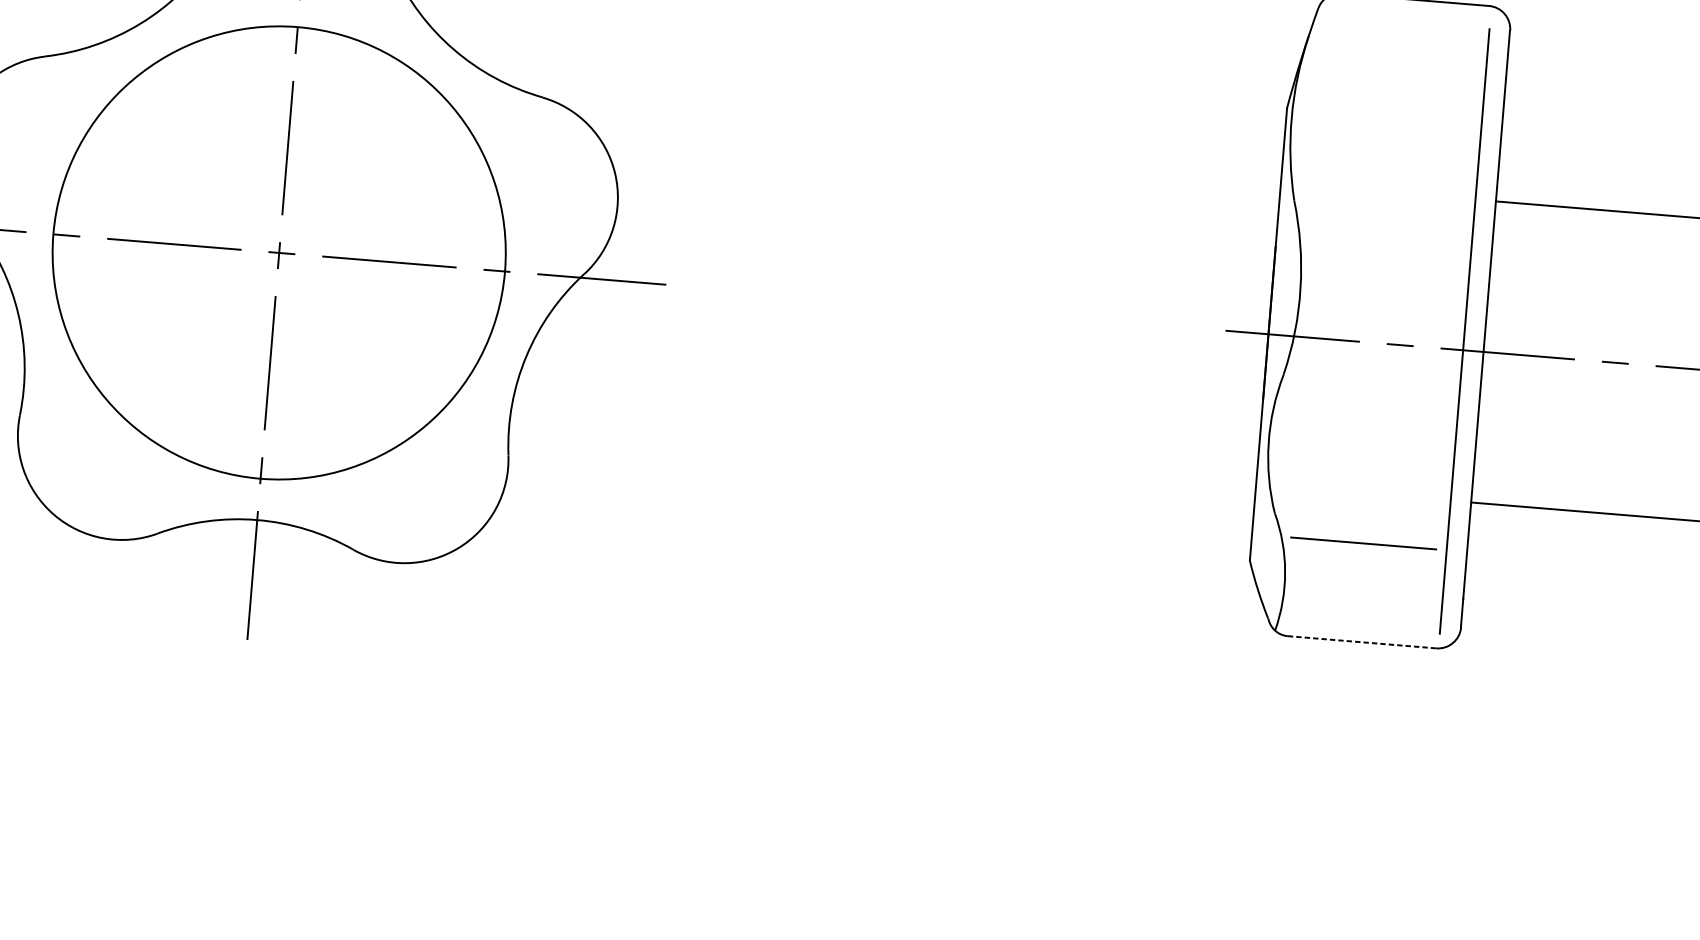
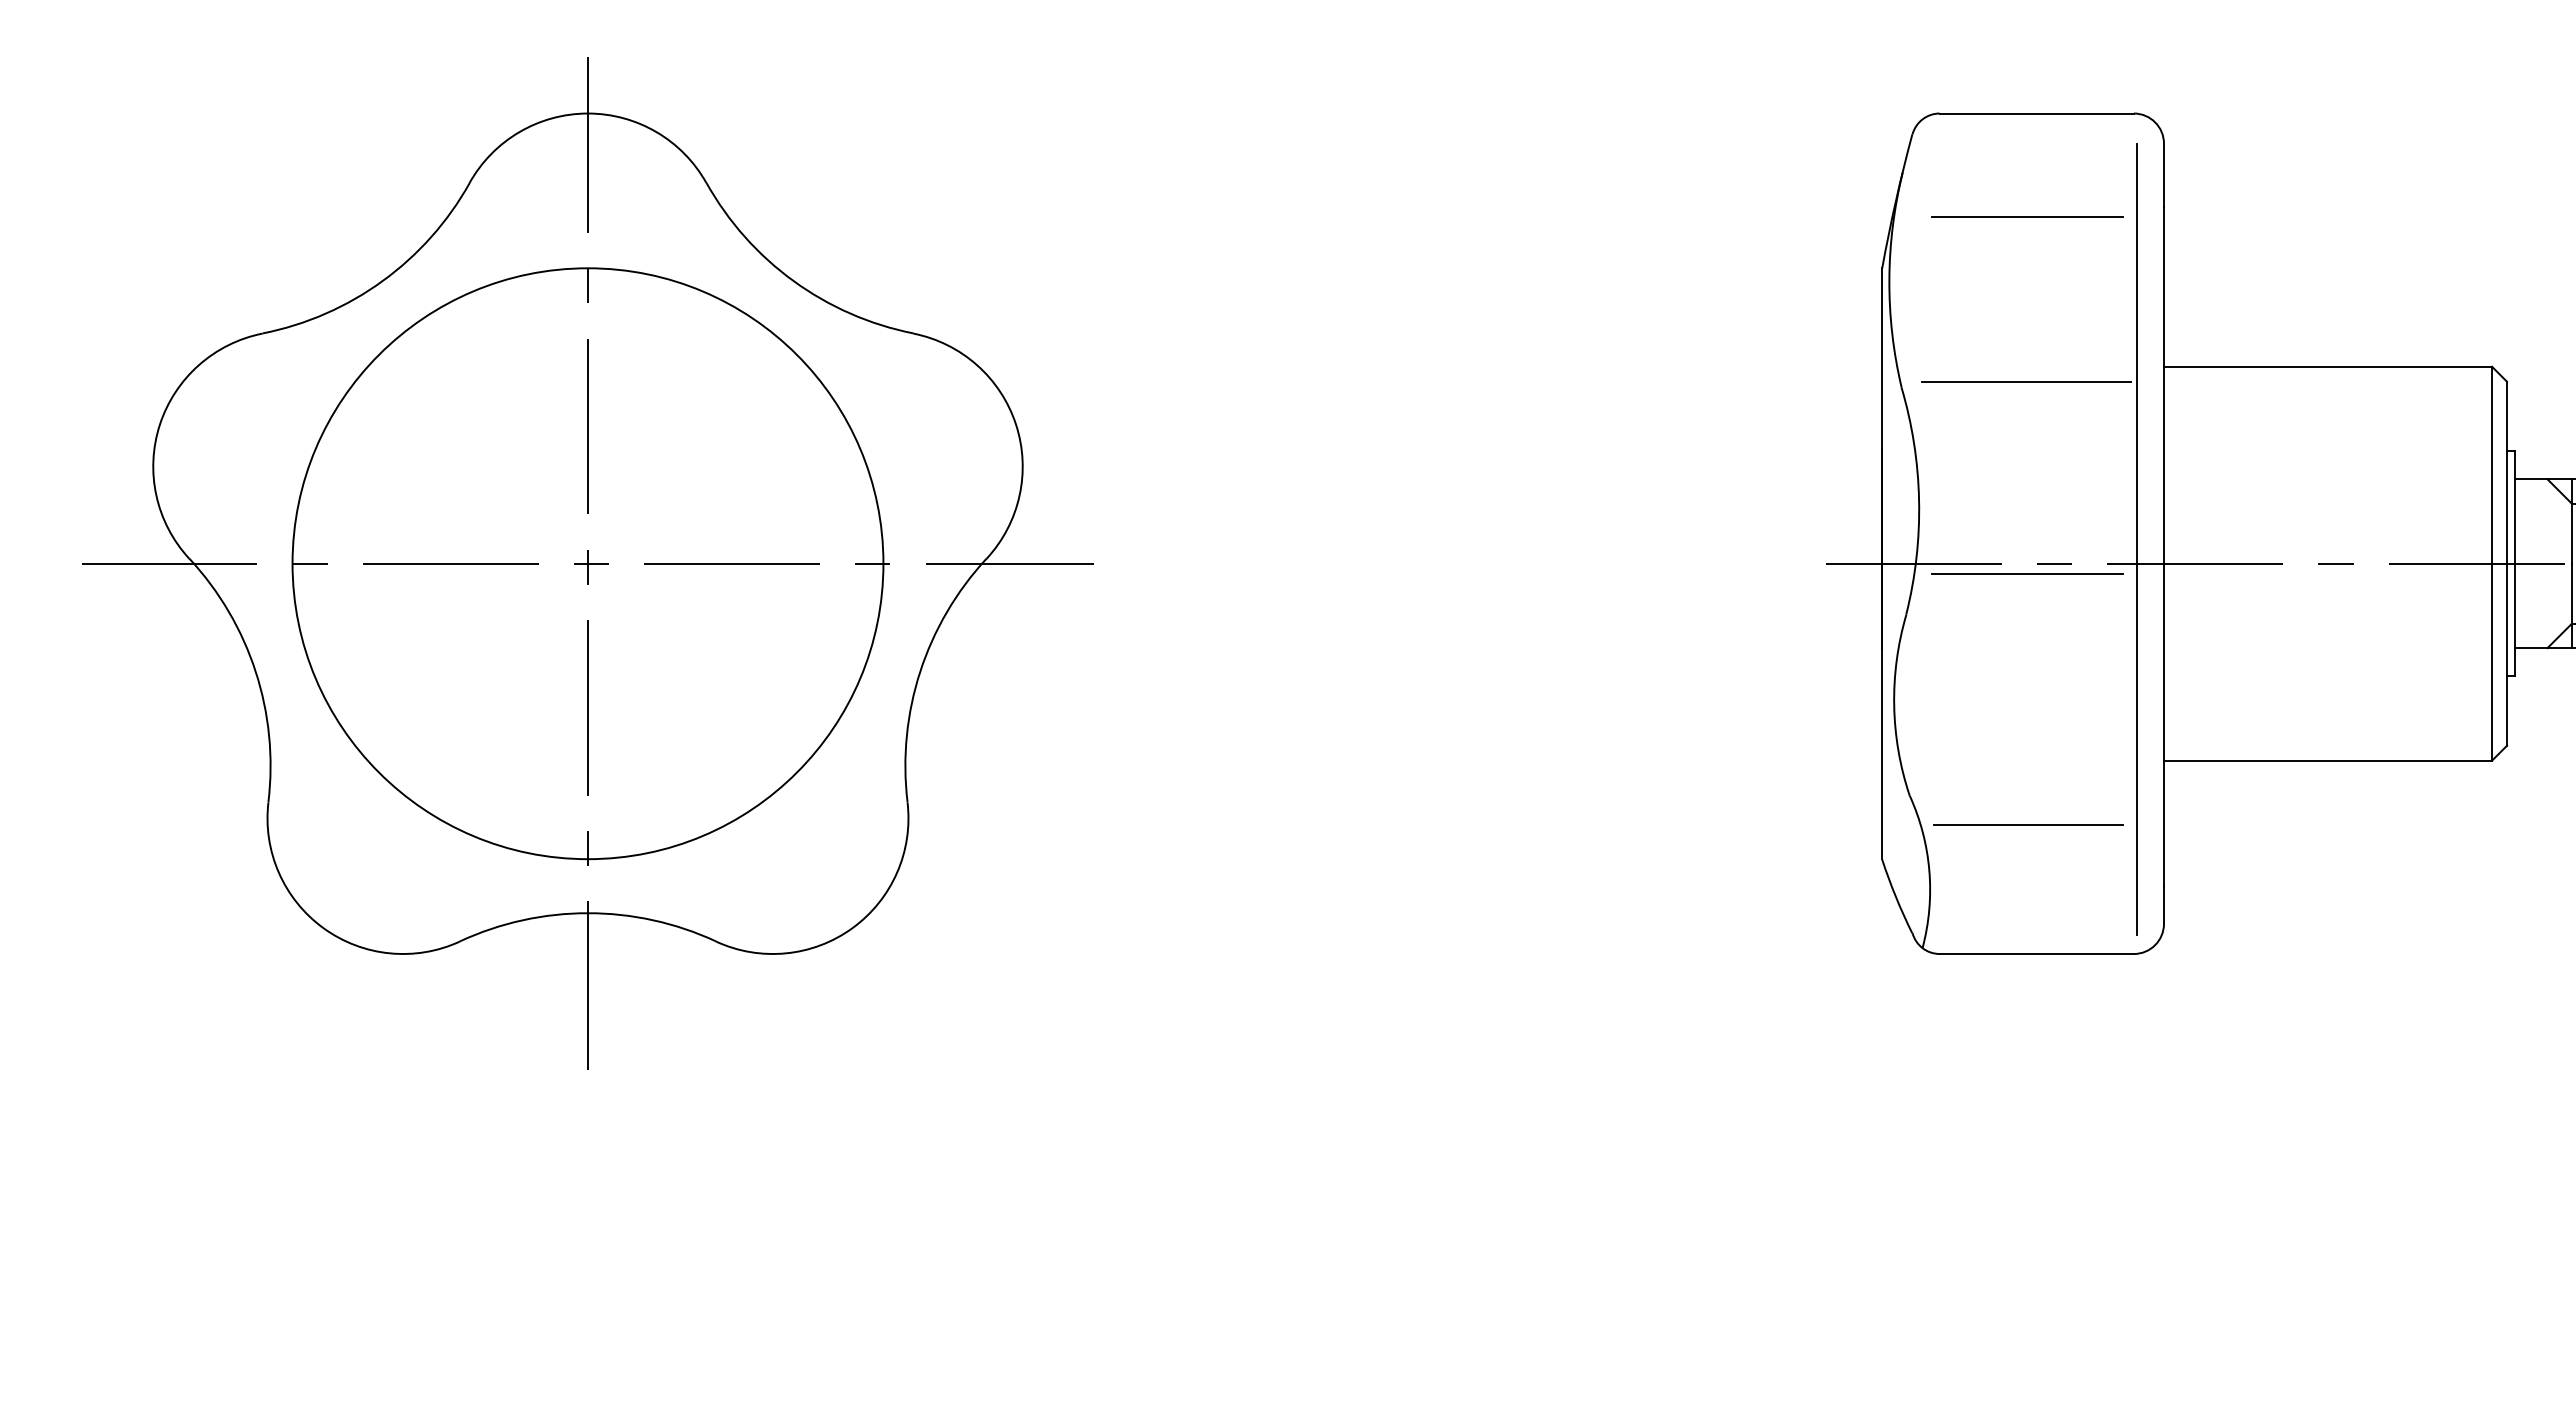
line: (1401, 78) -> (2027, 216), added
line: (1390, 204) -> (2026, 382), added
line: (1378, 350) -> (2027, 573), added
line: (1362, 642) -> (2037, 954), dashed -> solid

